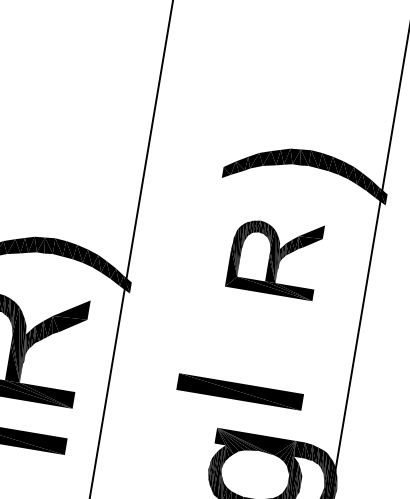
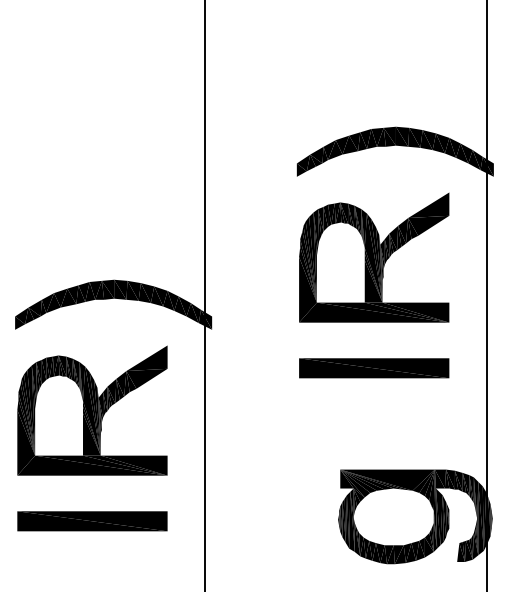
part: (275, 256) -> (374, 257), size x1.43
part: (240, 392) -> (374, 368), moved

